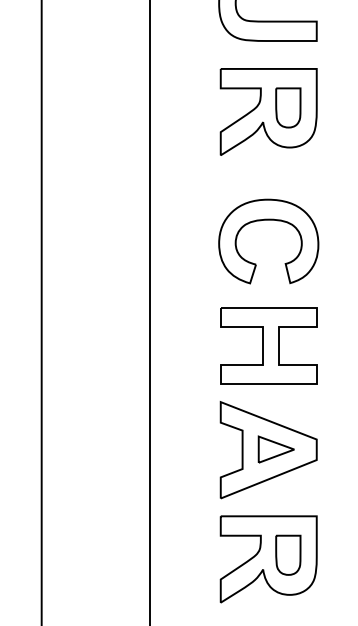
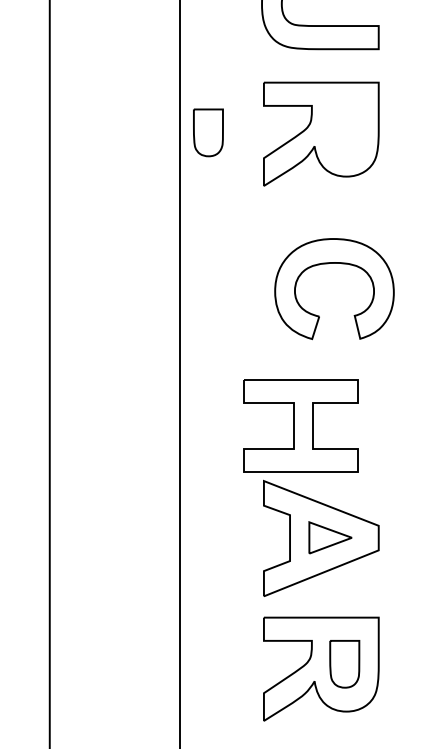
part: (288, 107) -> (208, 132), moved
part: (268, 220) -> (334, 263), moved
part: (268, 345) -> (300, 425), moved

